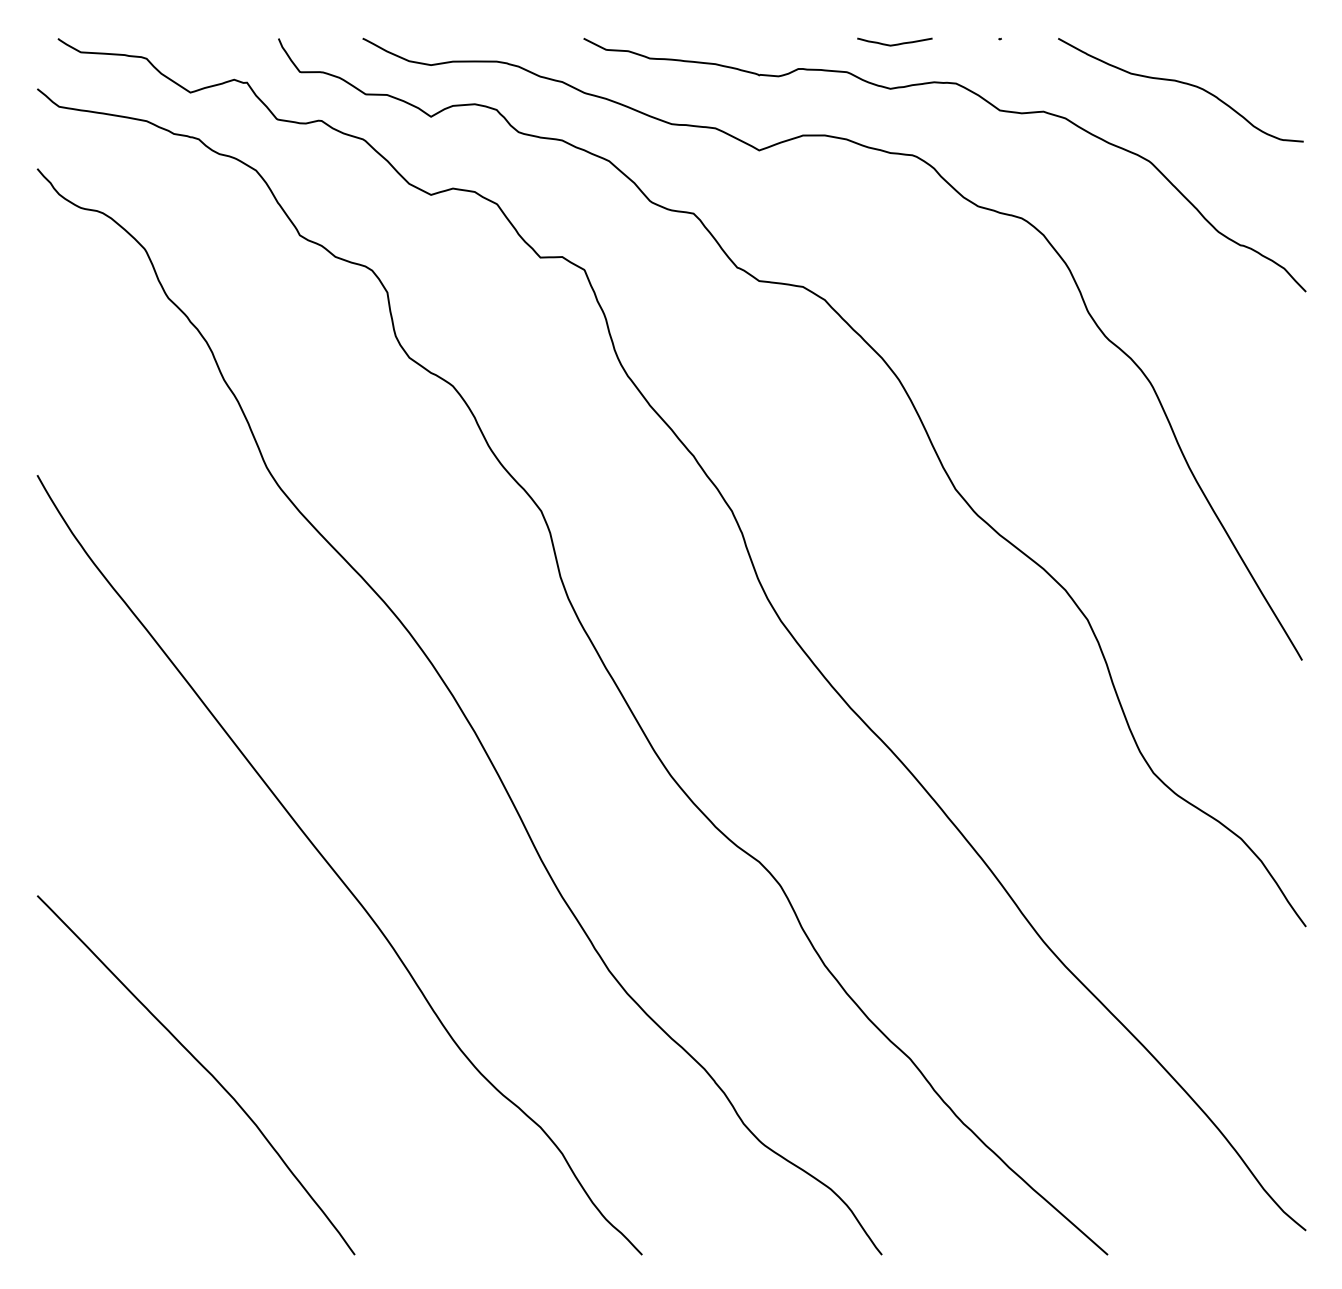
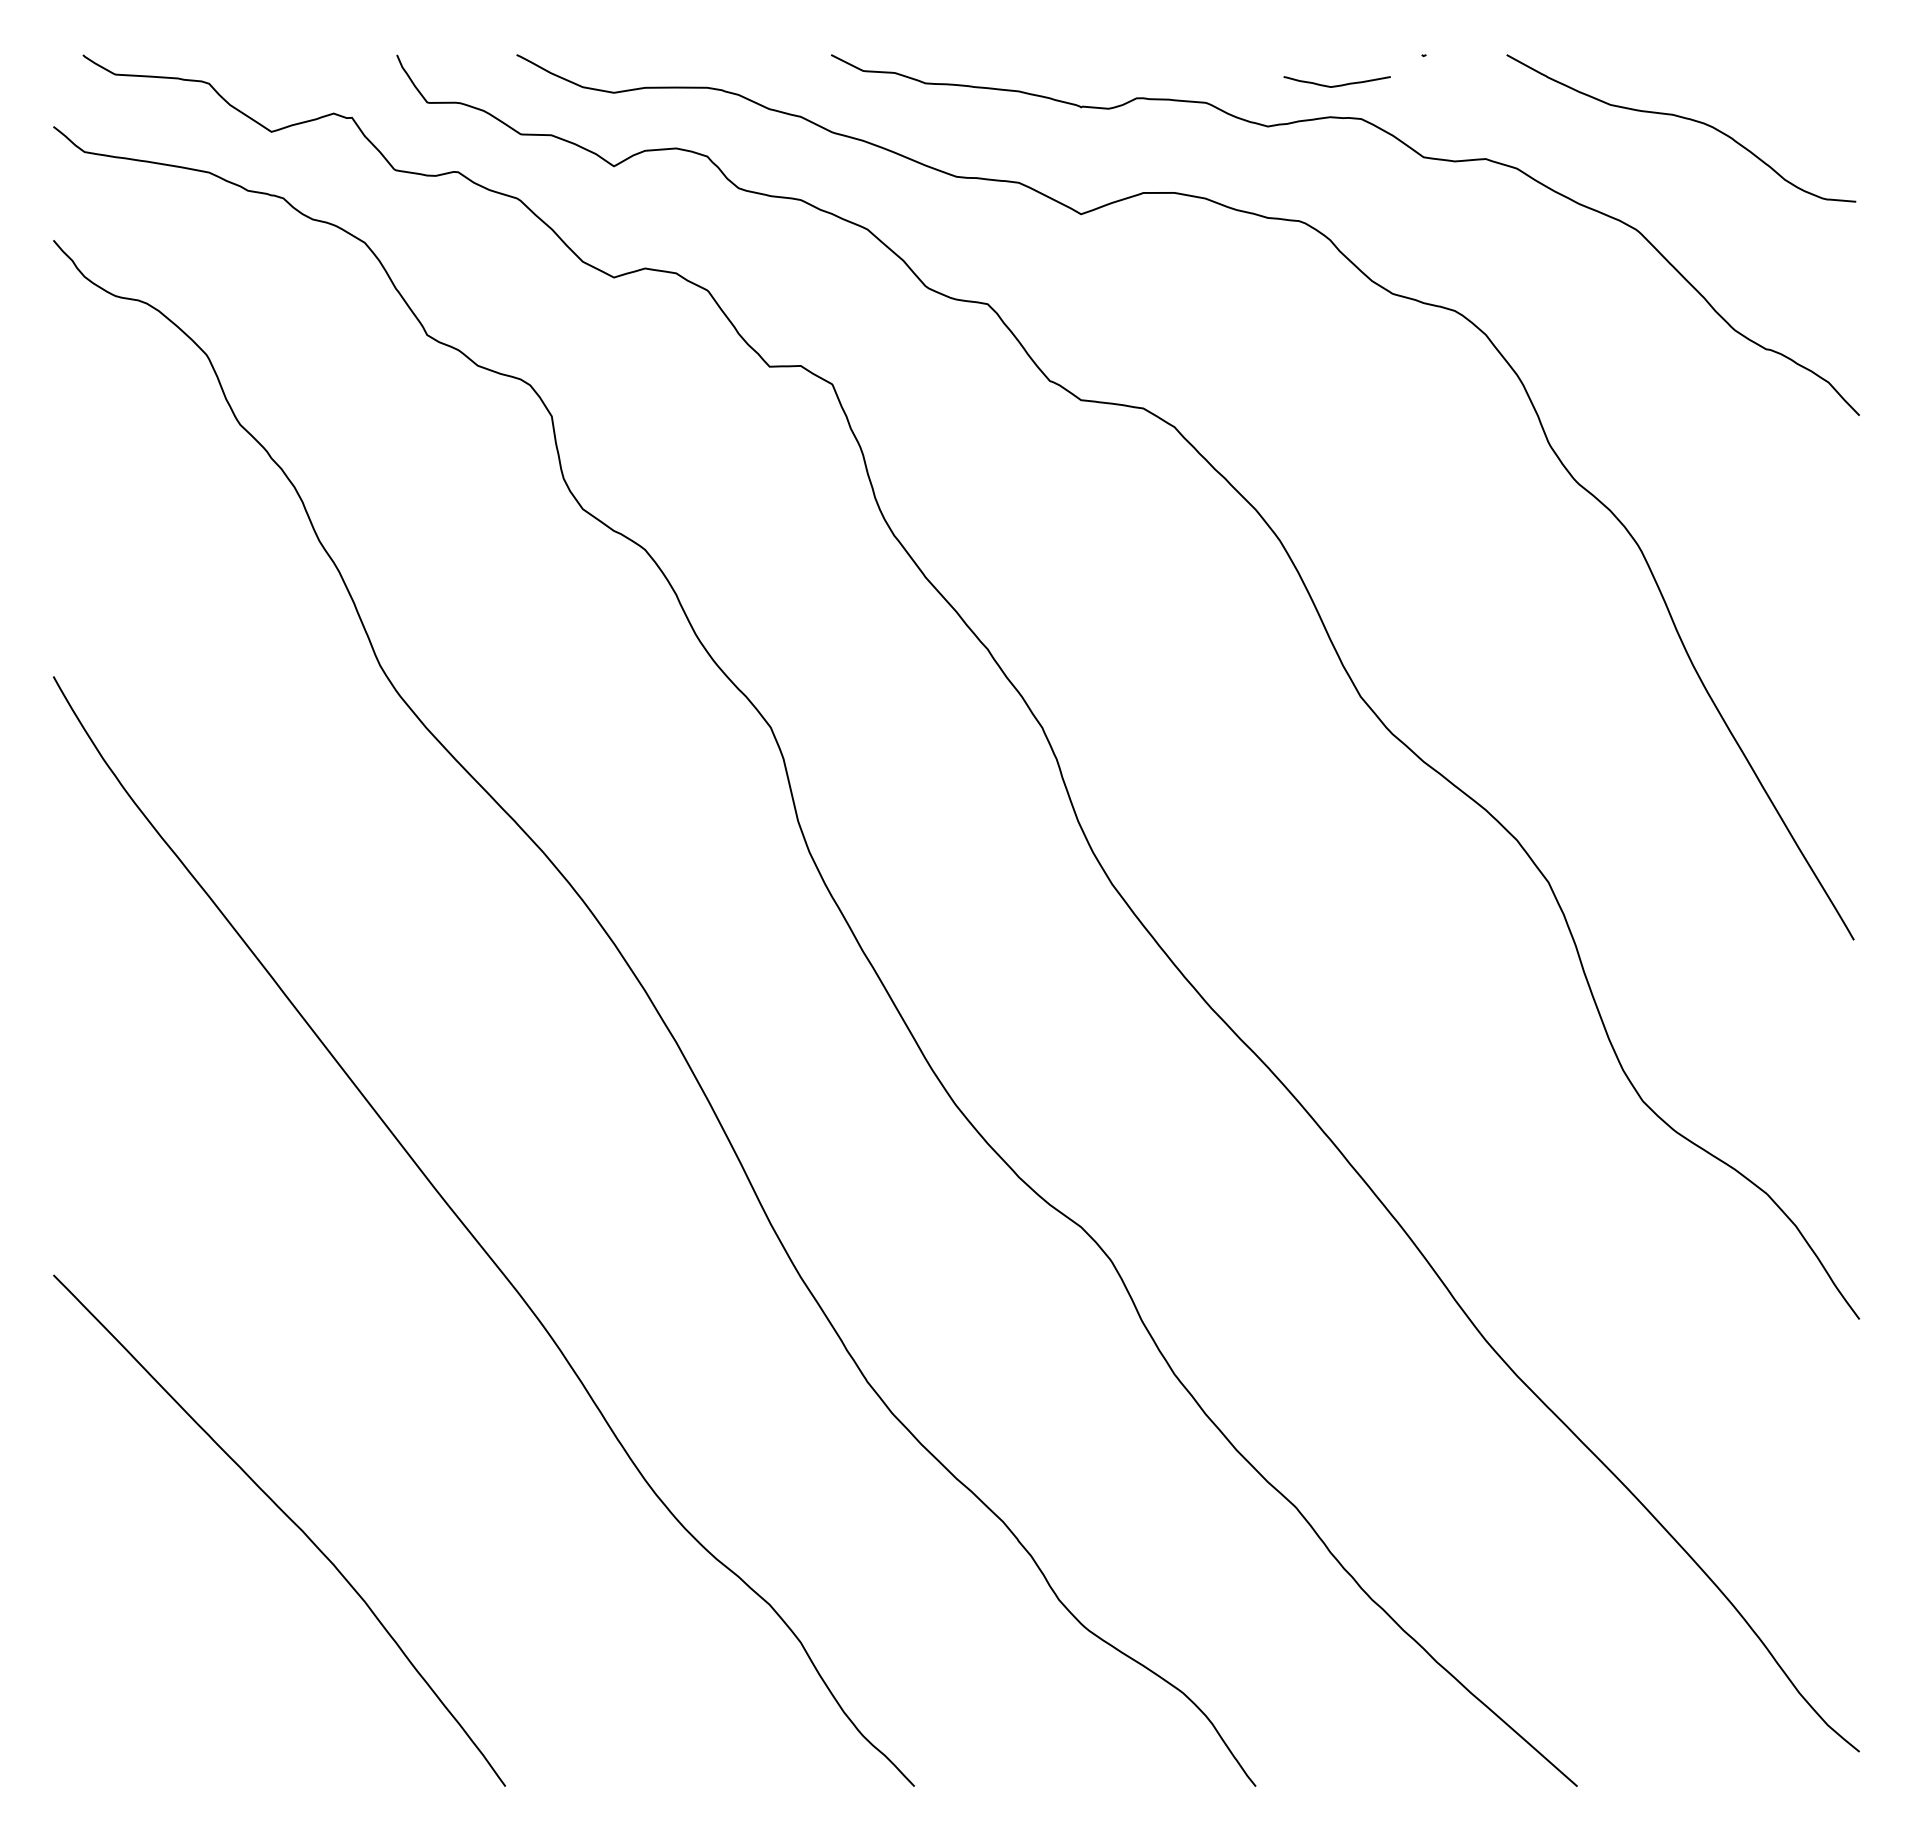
curve: (894, 44) -> (1336, 85), moved

